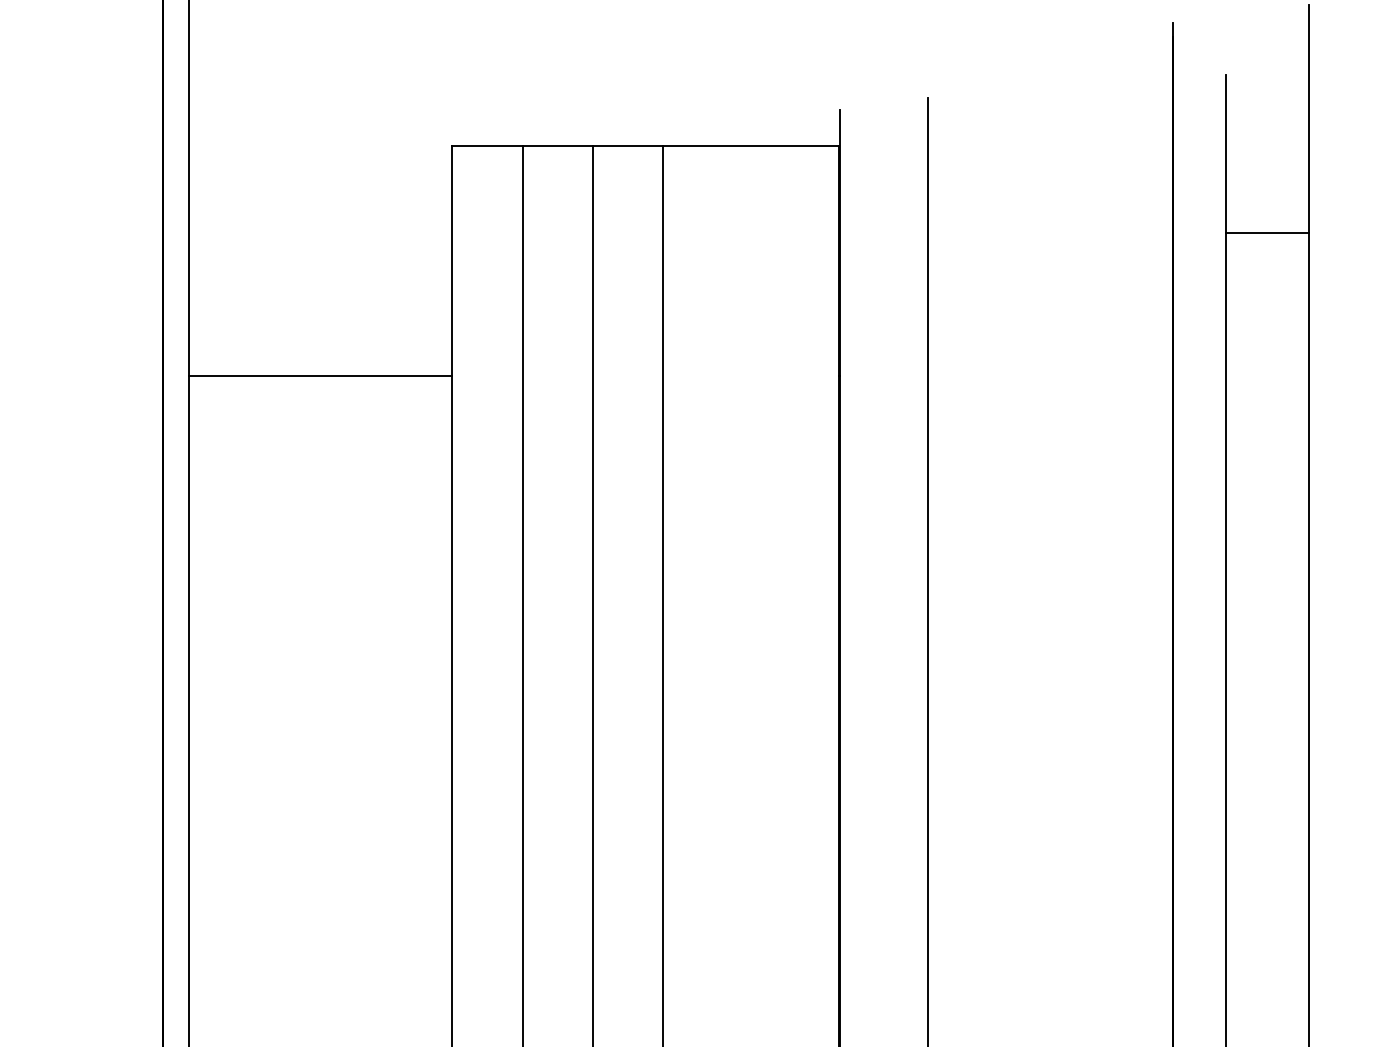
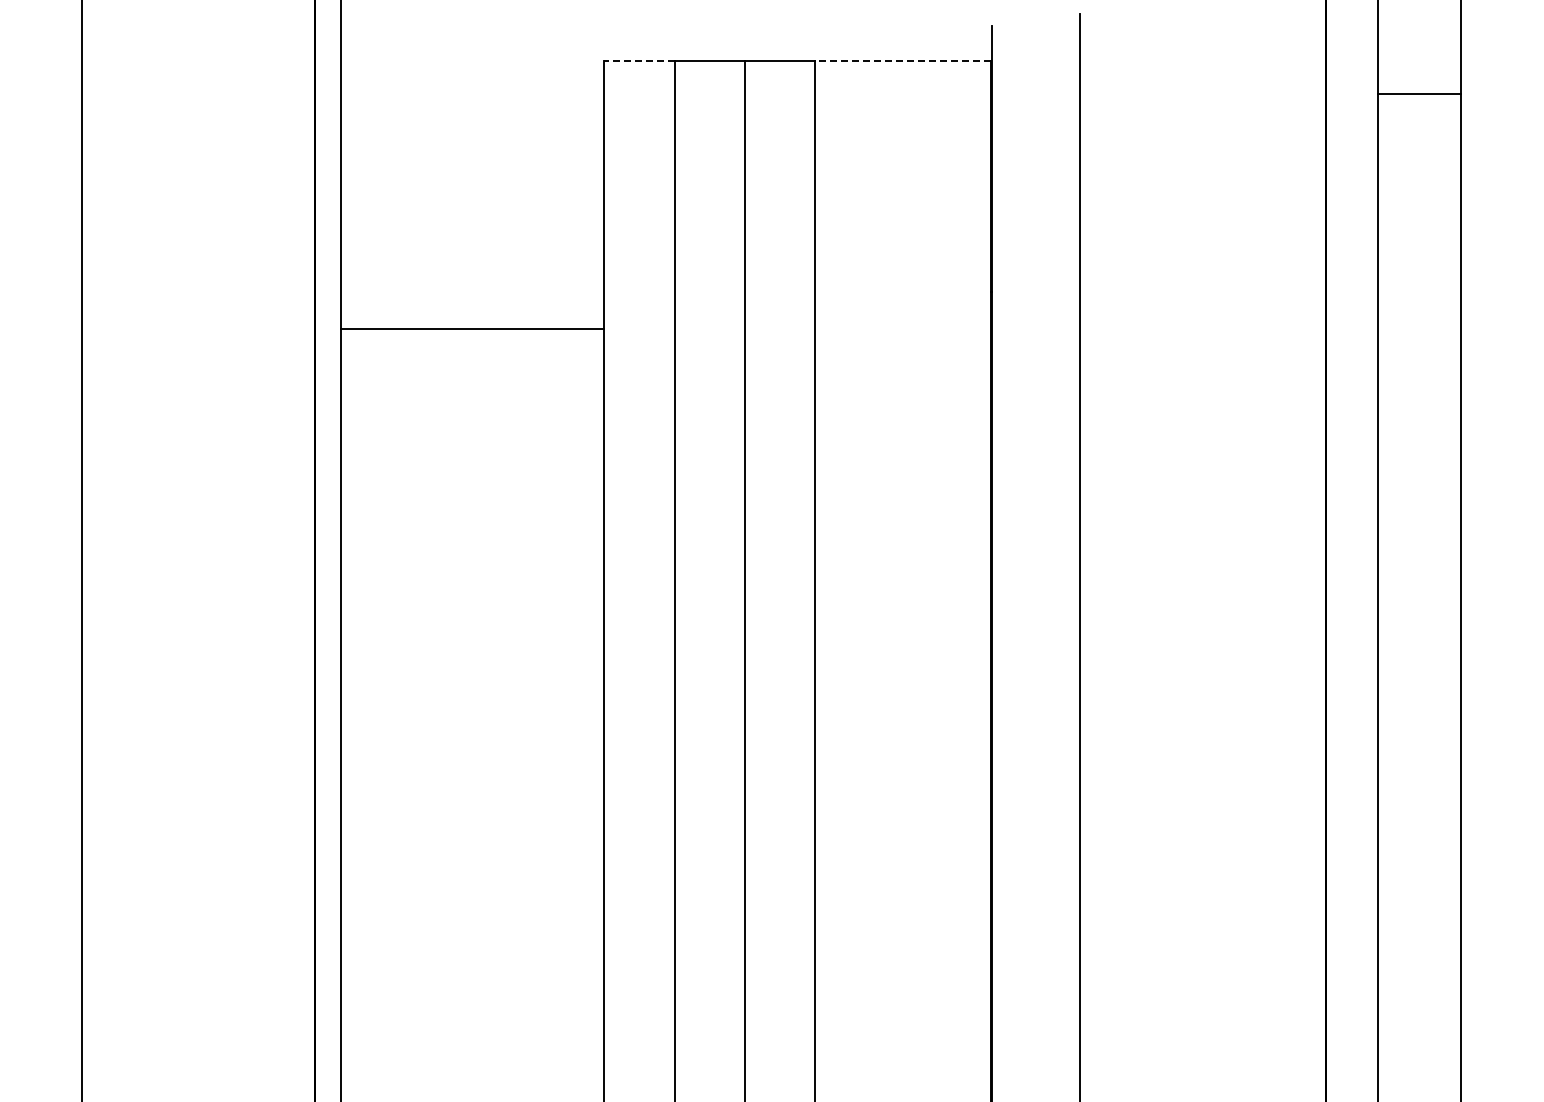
line: (486, 145) -> (638, 61), solid -> dashed
line: (750, 145) -> (902, 61), solid -> dashed
line: (1267, 233) -> (1419, 94), moved
line: (320, 375) -> (472, 328), moved

